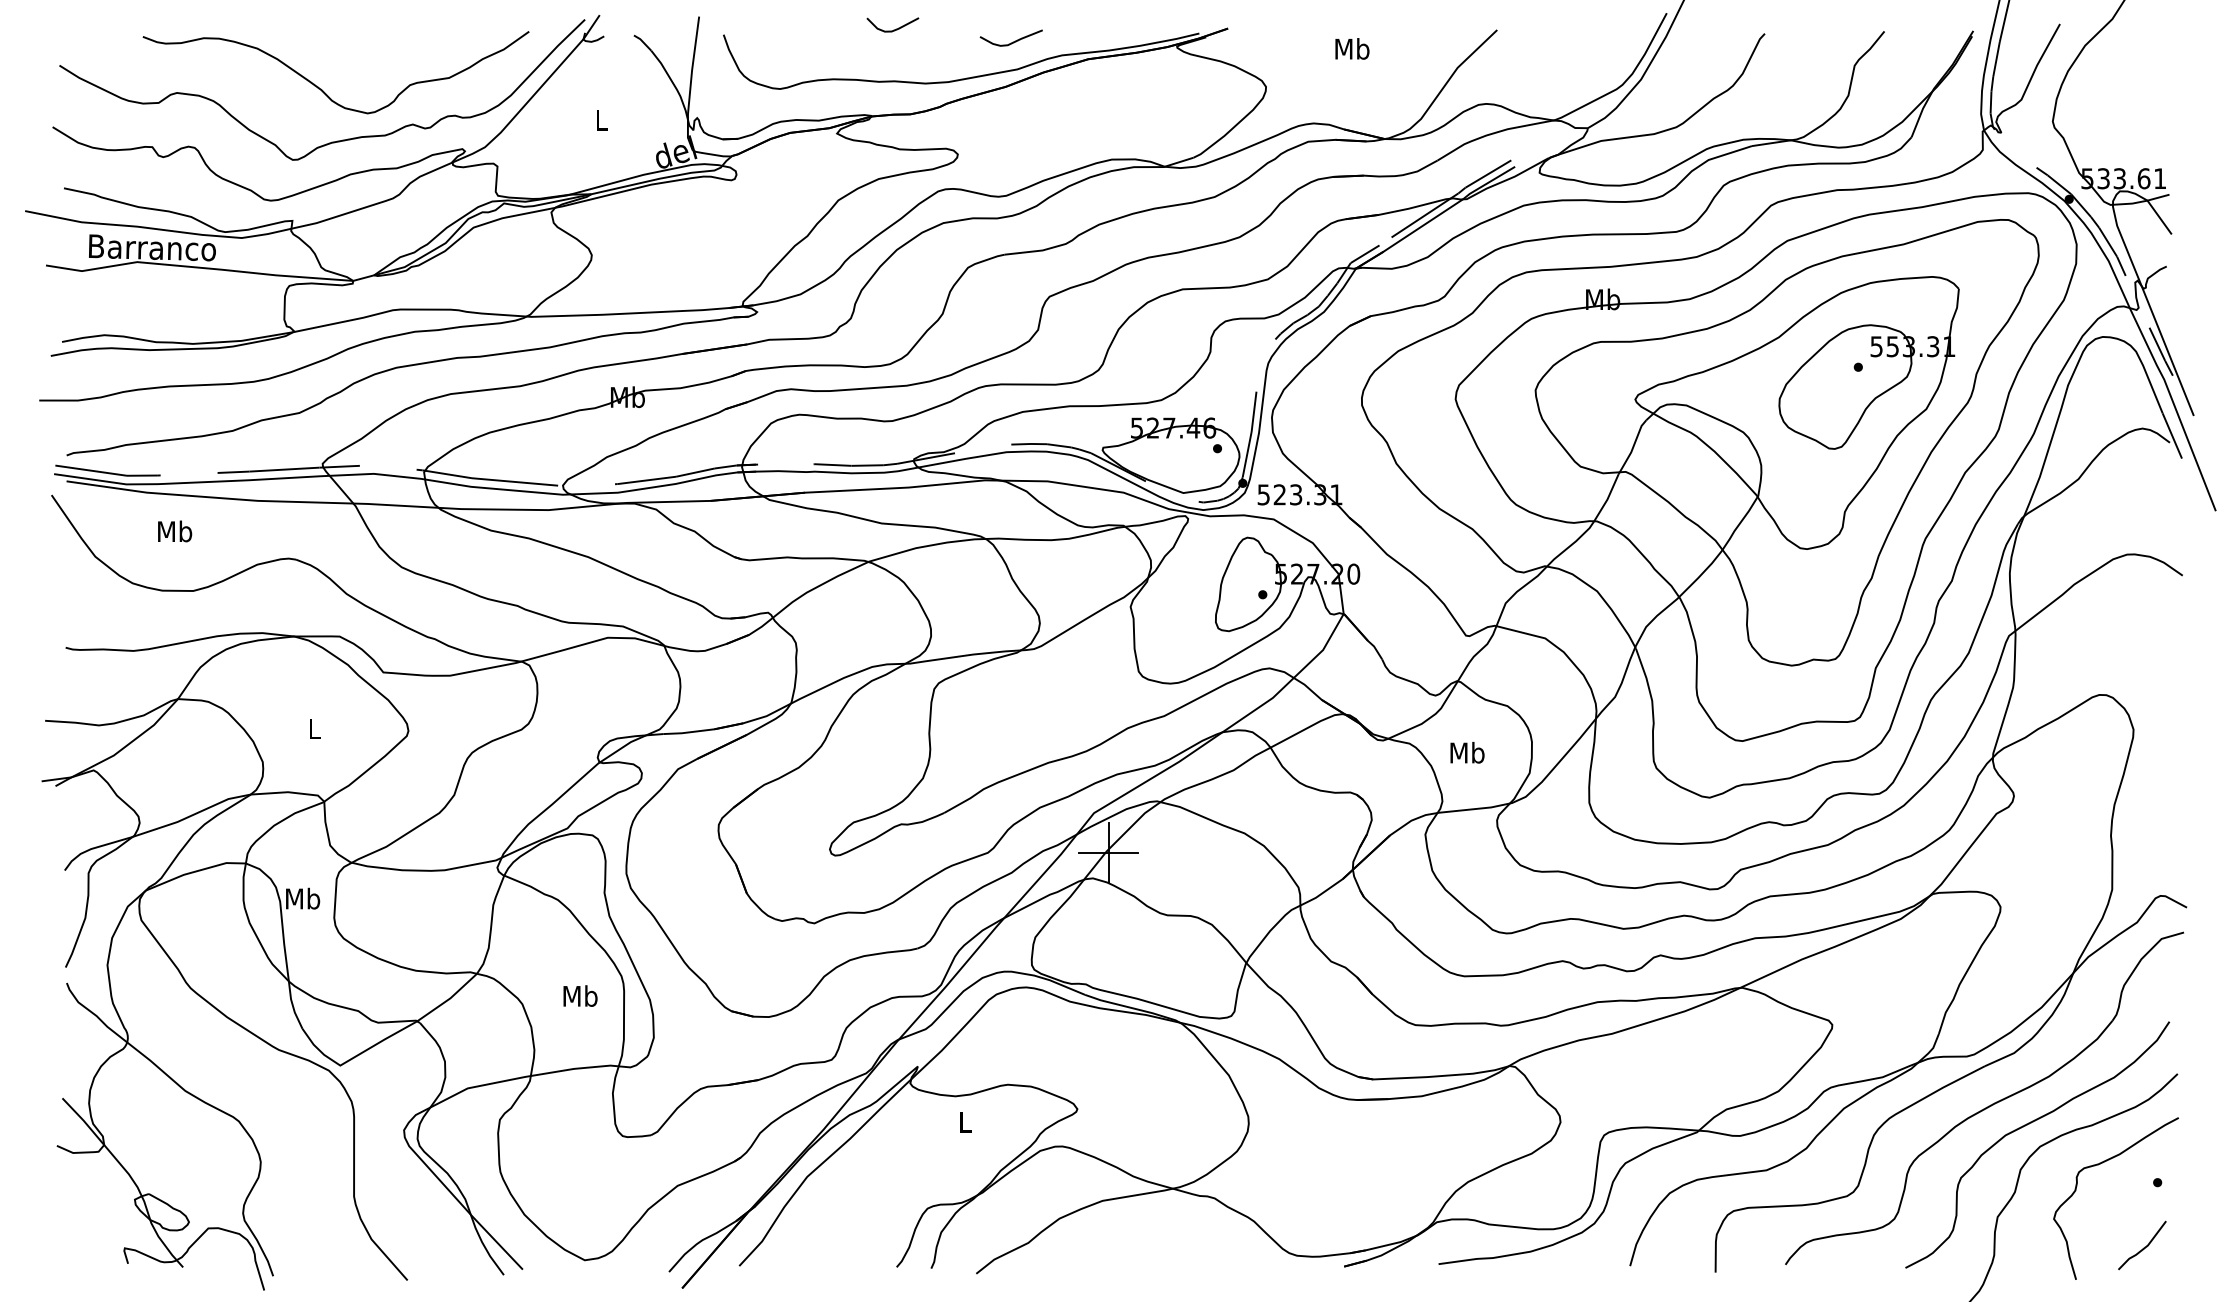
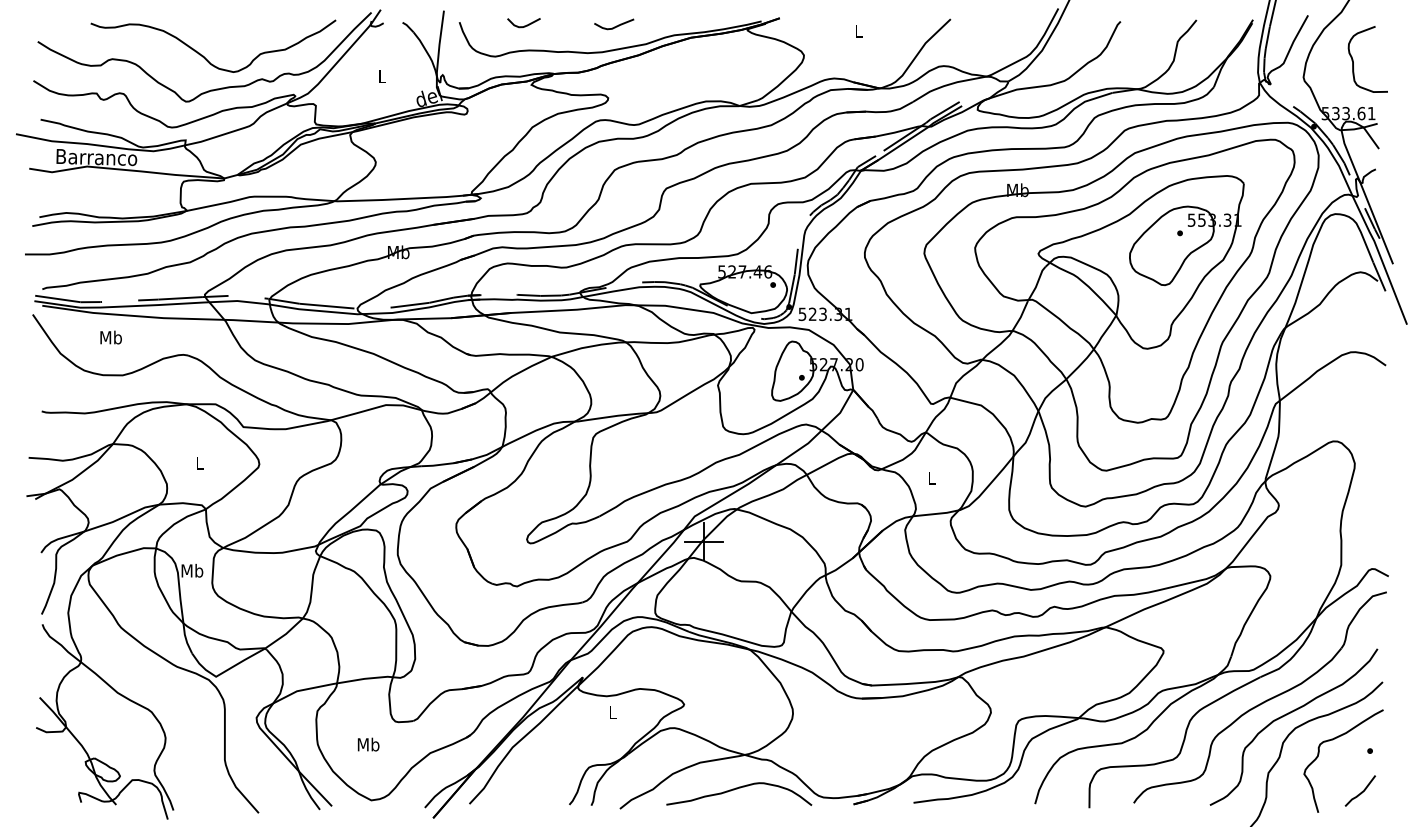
curve: (893, 28) -> (524, 25), moved
curve: (1011, 41) -> (614, 26), moved
text: (1351, 47) -> (858, 30), Mb -> L
curve: (2131, 93) -> (1353, 59), added
text: (1466, 751) -> (931, 477), Mb -> L
text: (580, 995) -> (368, 744), moved
curve: (1161, 1243) -> (737, 789), added

